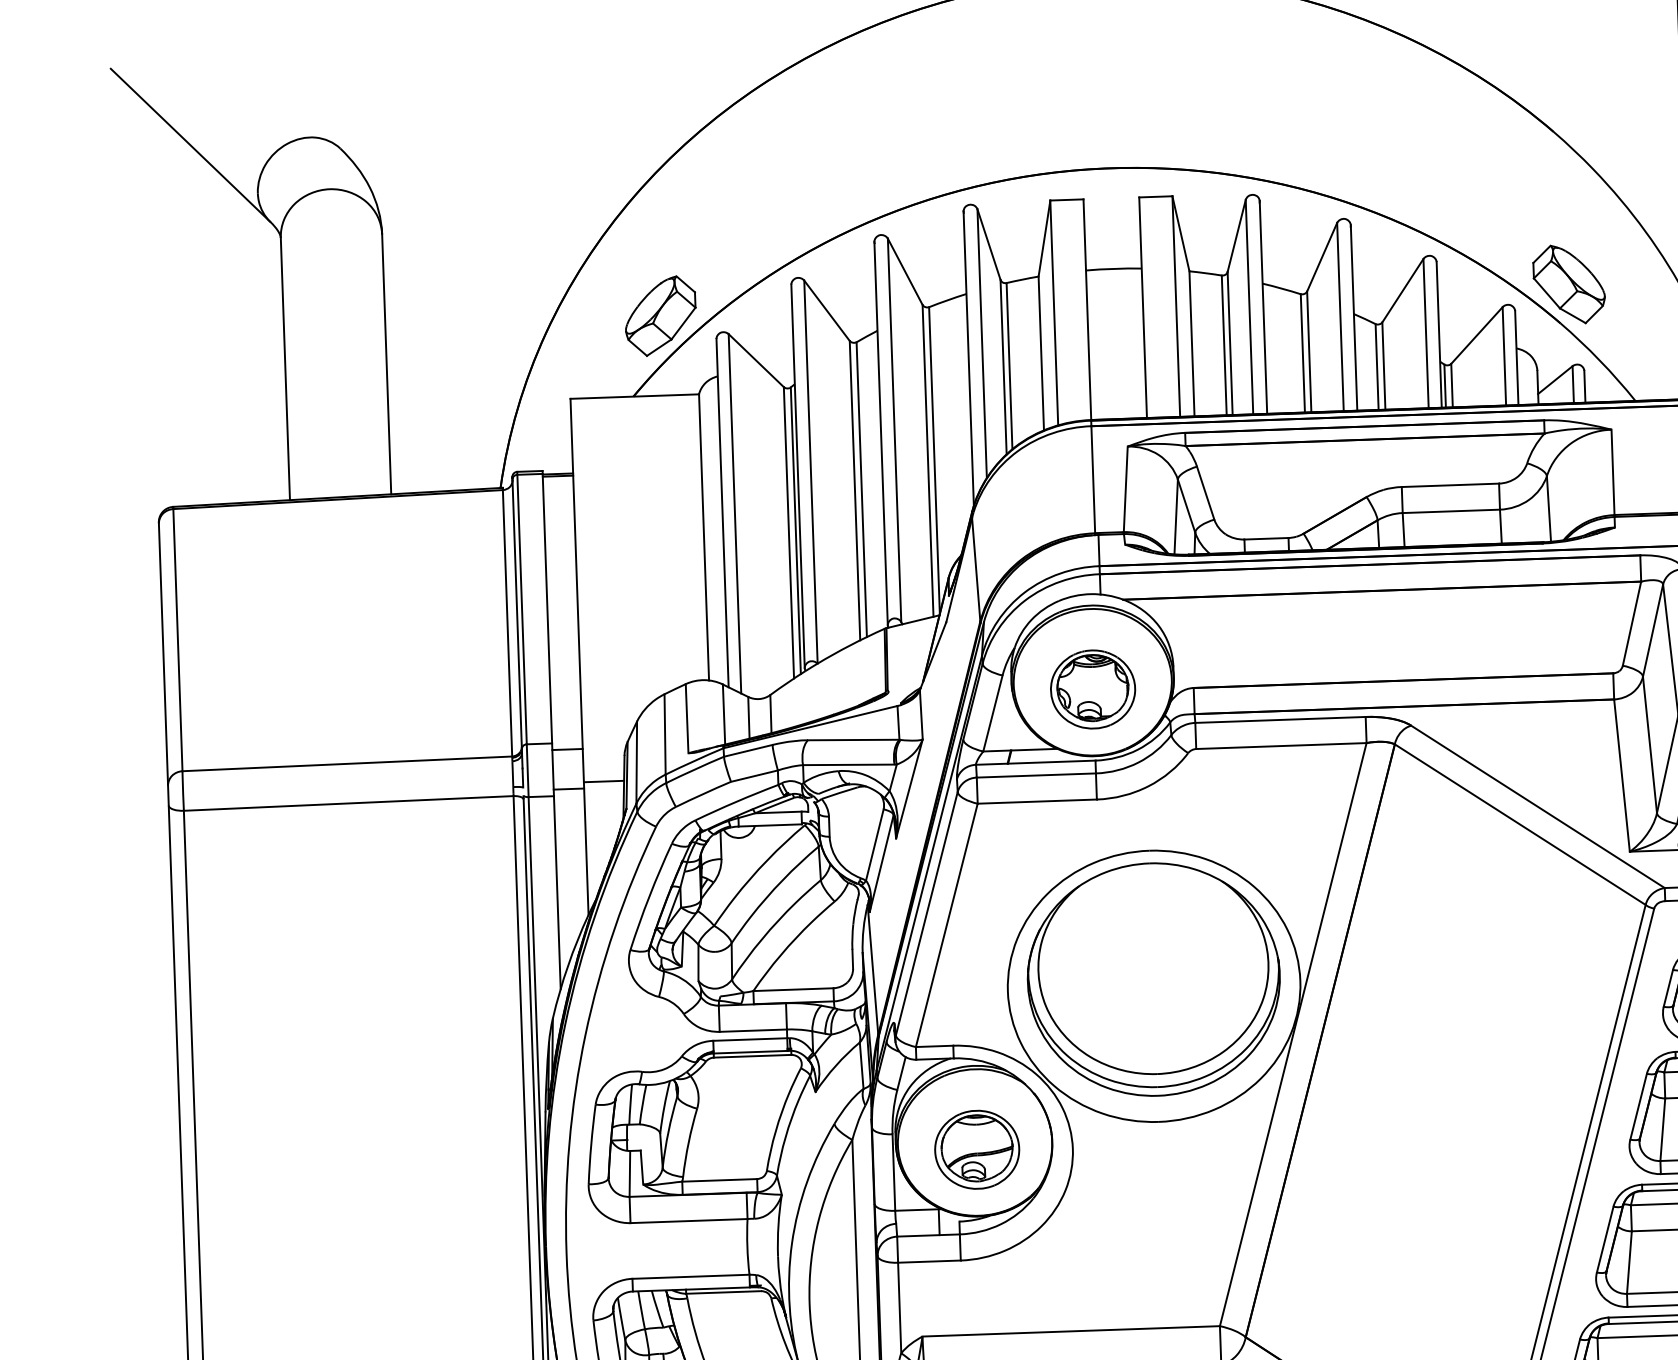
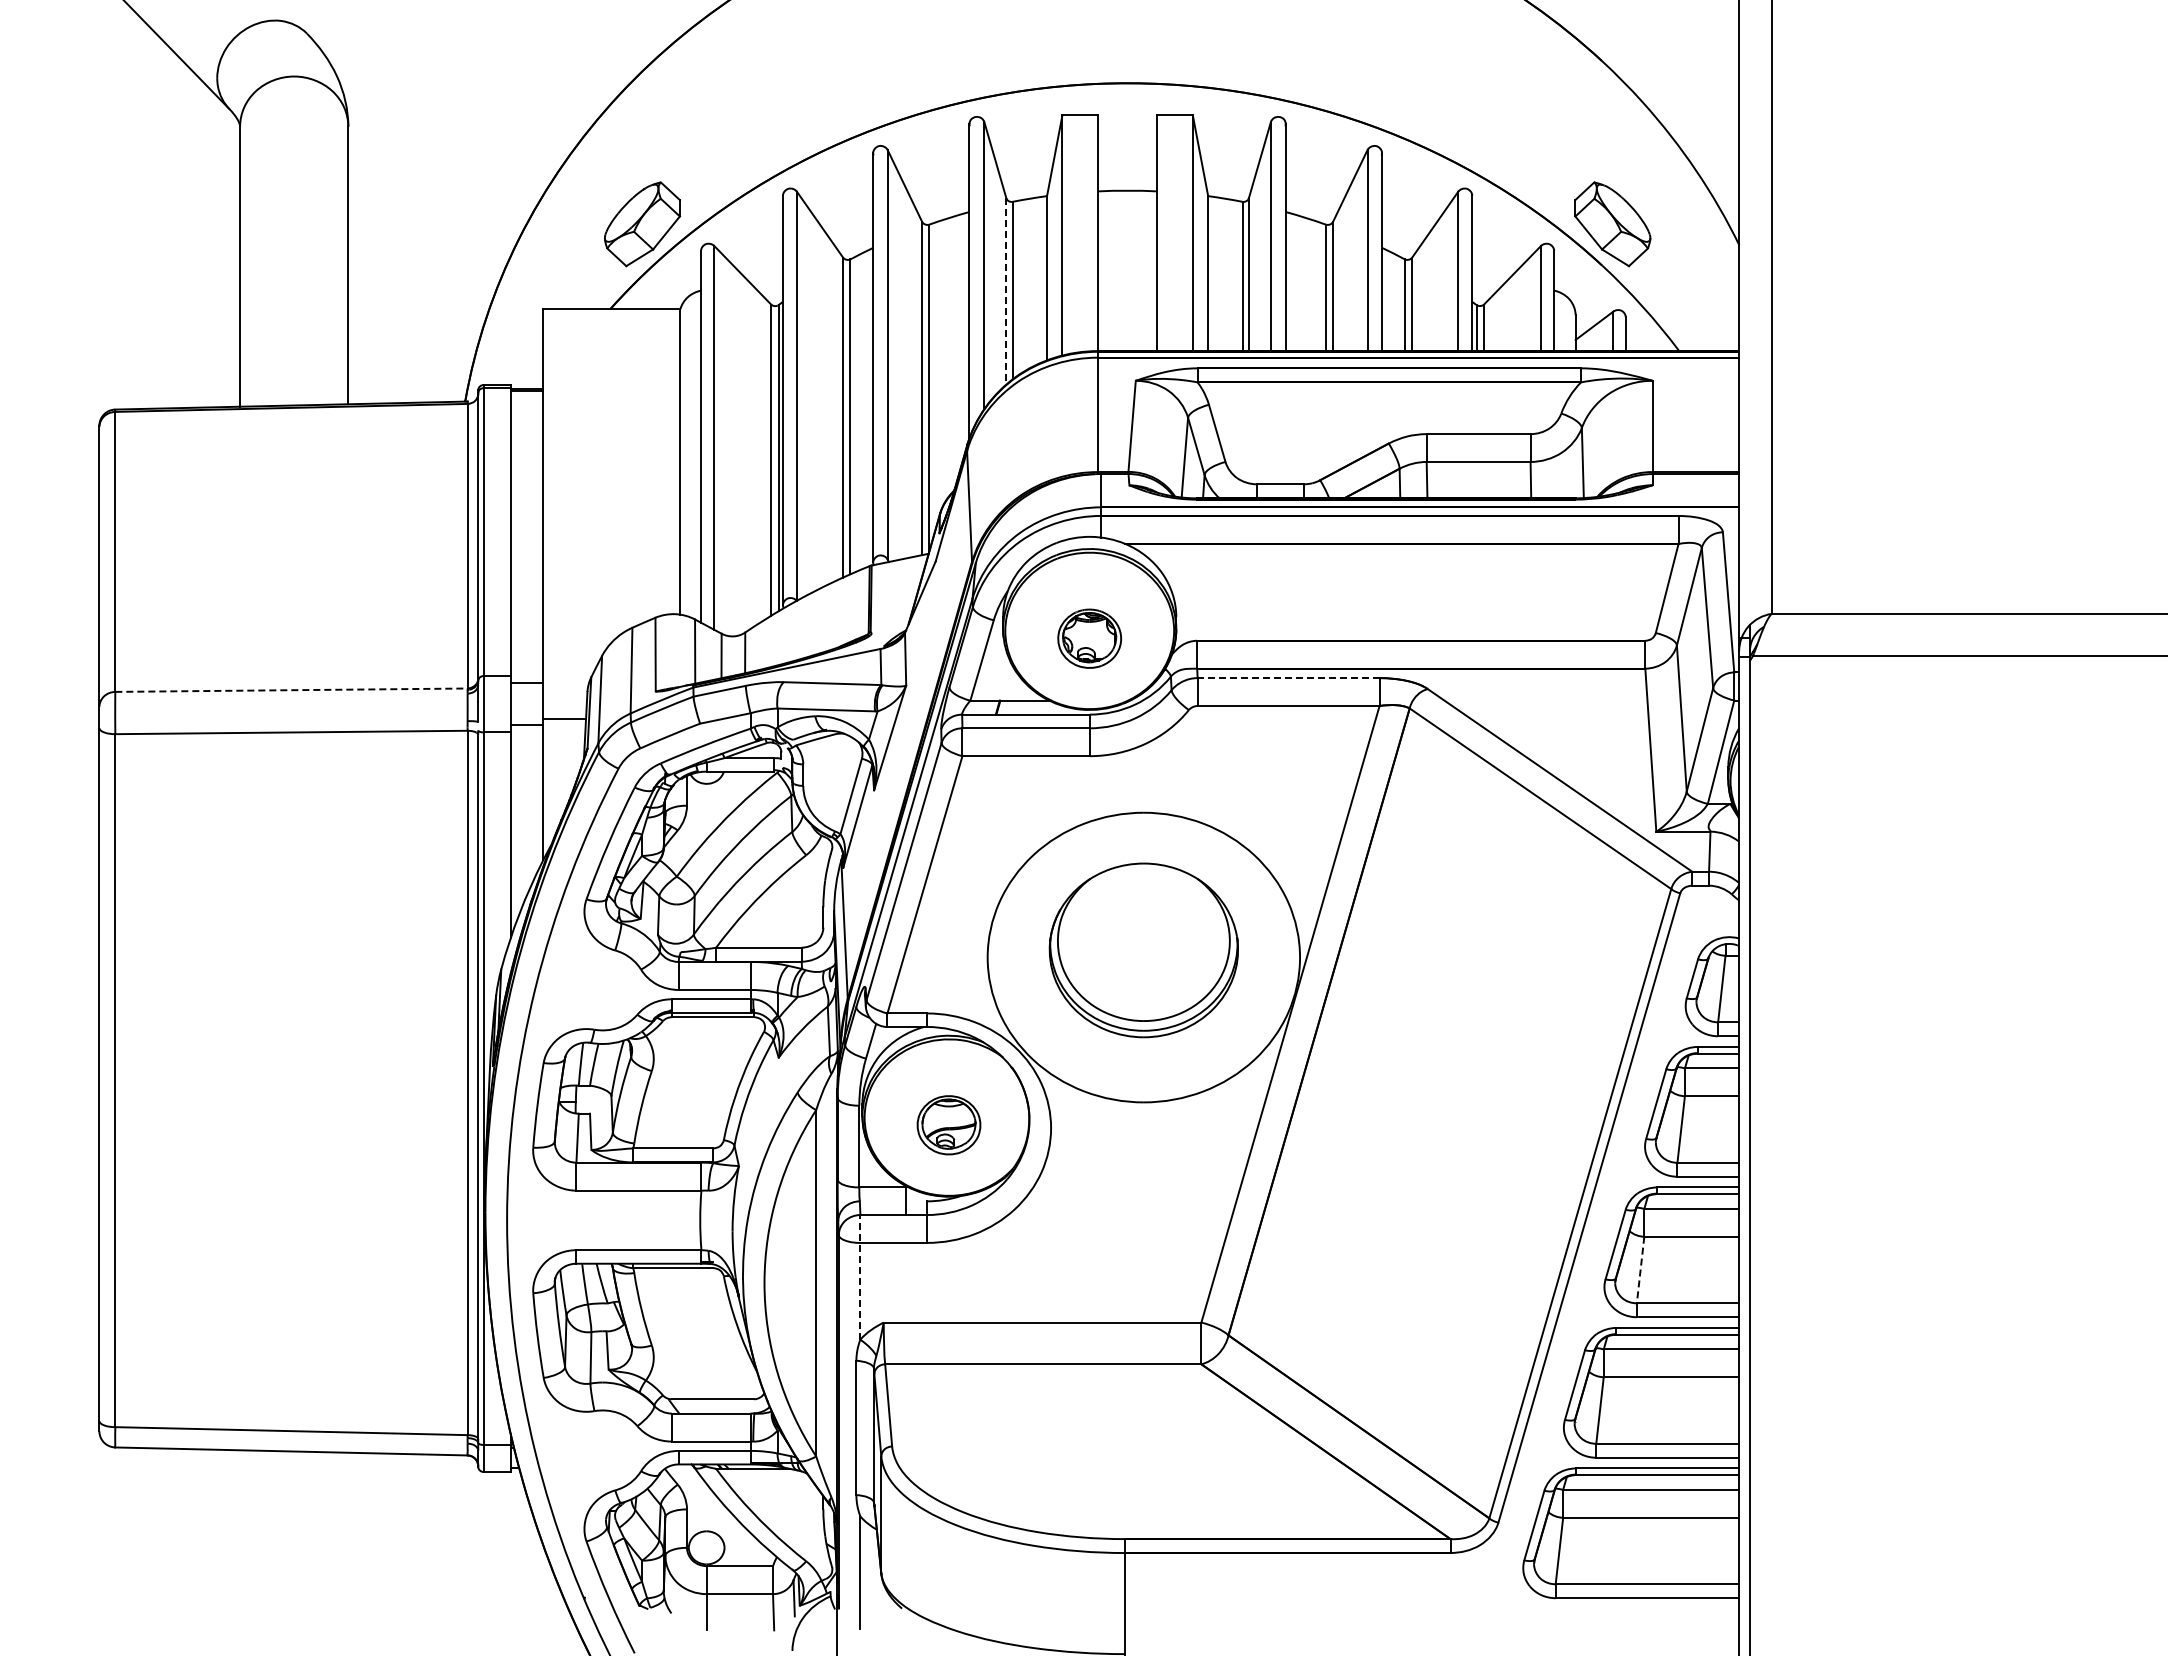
line: (1003, 367) -> (1006, 291), solid -> dashed
part: (1092, 689) -> (1089, 638), size x0.7
line: (1280, 720) -> (1288, 678), solid -> dashed
line: (347, 764) -> (291, 690), solid -> dashed
part: (1153, 979) -> (1143, 950), size x0.7
part: (976, 1148) -> (948, 1124), size x0.7
line: (1629, 1263) -> (1640, 1270), solid -> dashed
line: (899, 1294) -> (860, 1276), solid -> dashed

